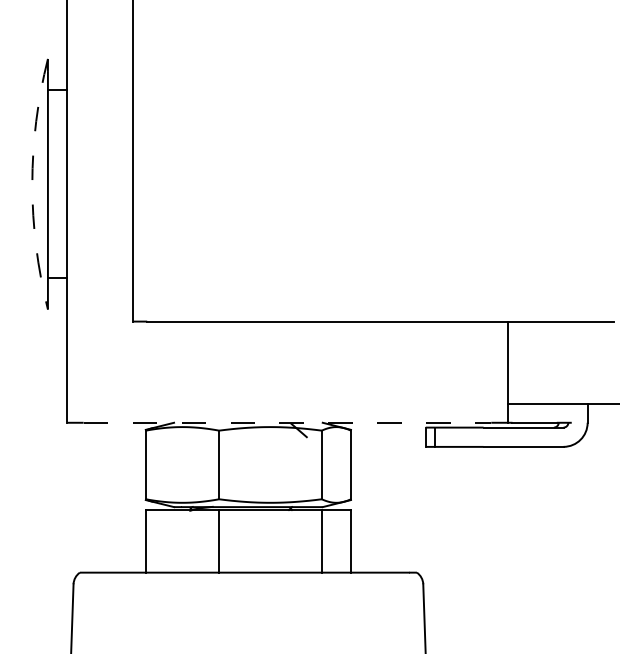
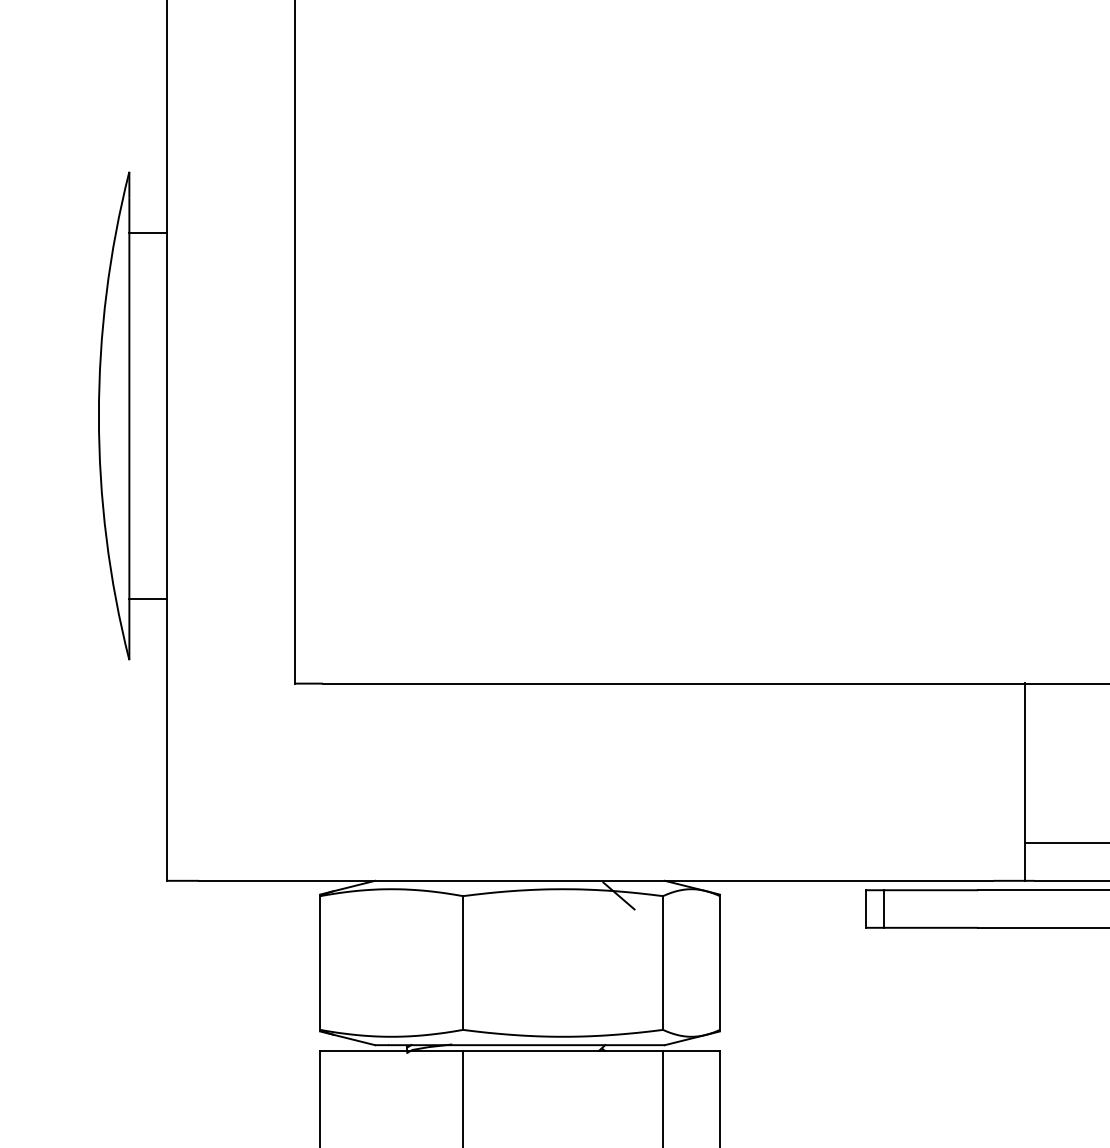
arc: (32, 184) -> (99, 416), dashed -> solid
line: (287, 422) -> (596, 880), dashed -> solid

